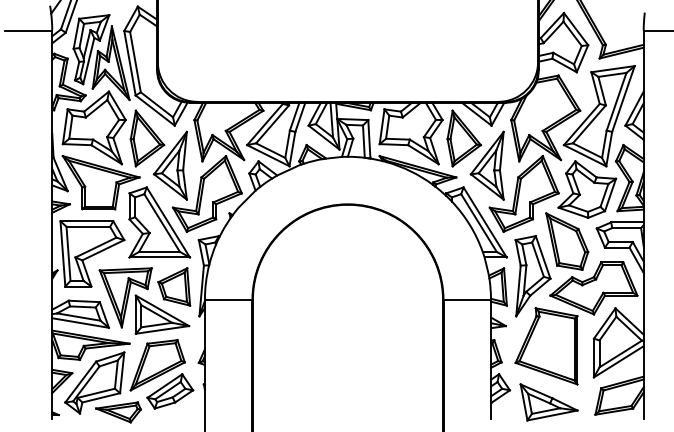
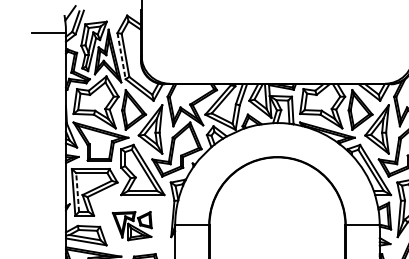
line: (129, 63) -> (121, 56), solid -> dashed
line: (68, 253) -> (77, 192), solid -> dashed
part: (144, 300) -> (131, 225), size x0.6

